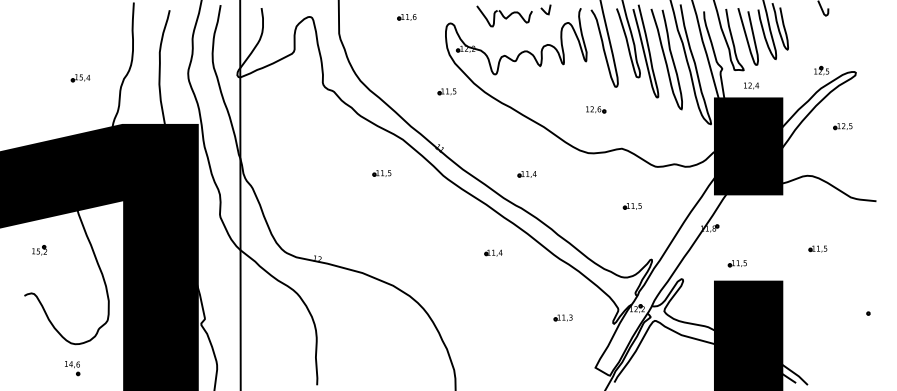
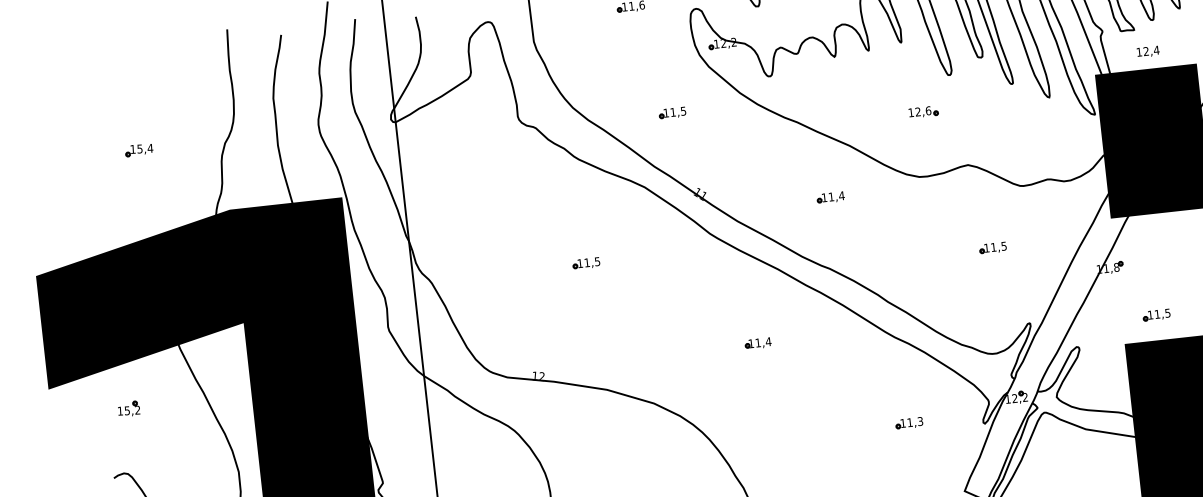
part: (80, 78) -> (138, 150), moved
part: (446, 91) -> (671, 112), moved
part: (381, 173) -> (585, 263), moved
part: (526, 174) -> (829, 197), moved
part: (493, 252) -> (757, 342), moved

